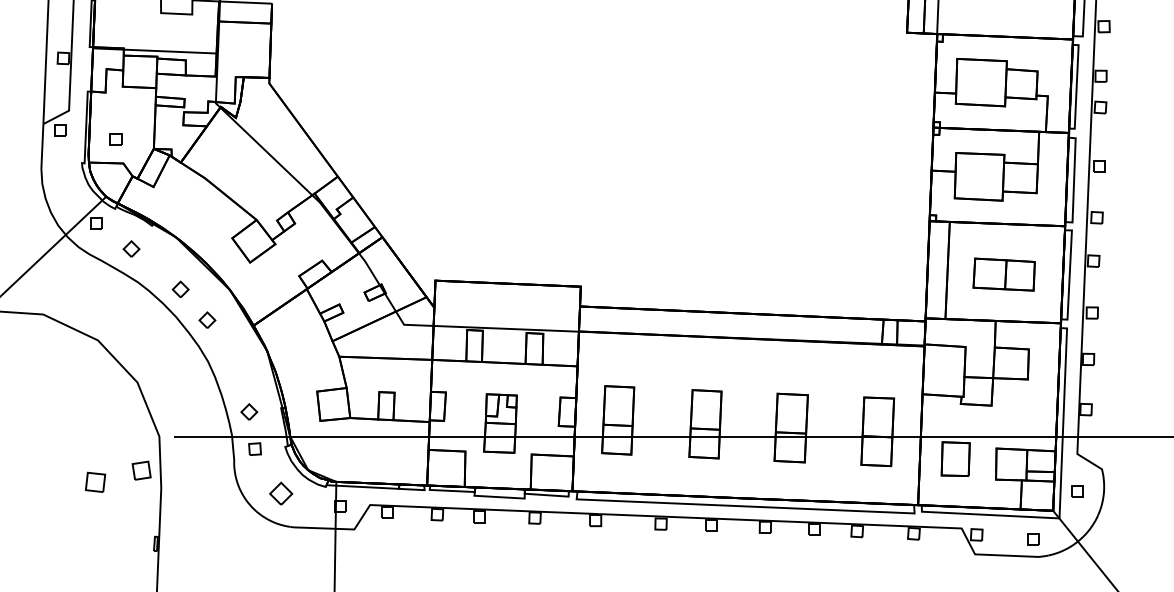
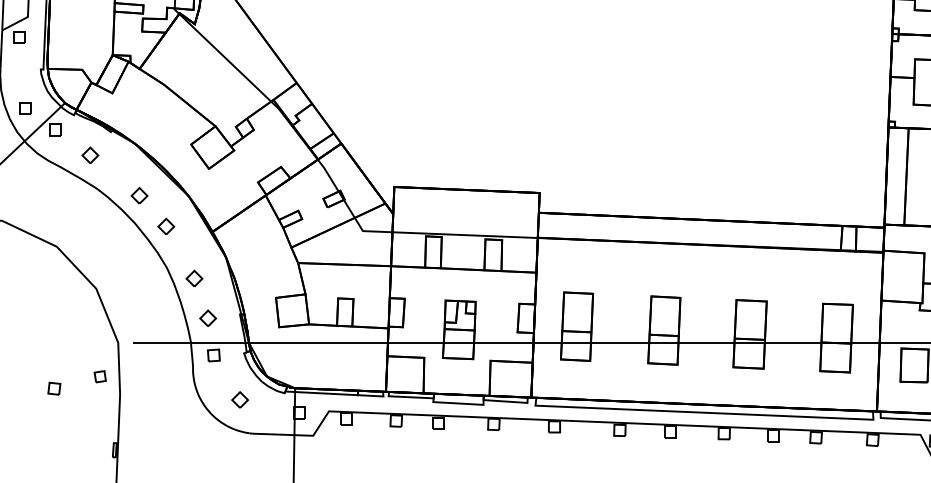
part: (115, 139) -> (25, 107), moved
part: (235, 371) -> (194, 277), added
part: (140, 469) -> (99, 375), size x0.62
part: (95, 482) -> (54, 388), size x0.62
part: (281, 493) -> (240, 399), size x0.71

